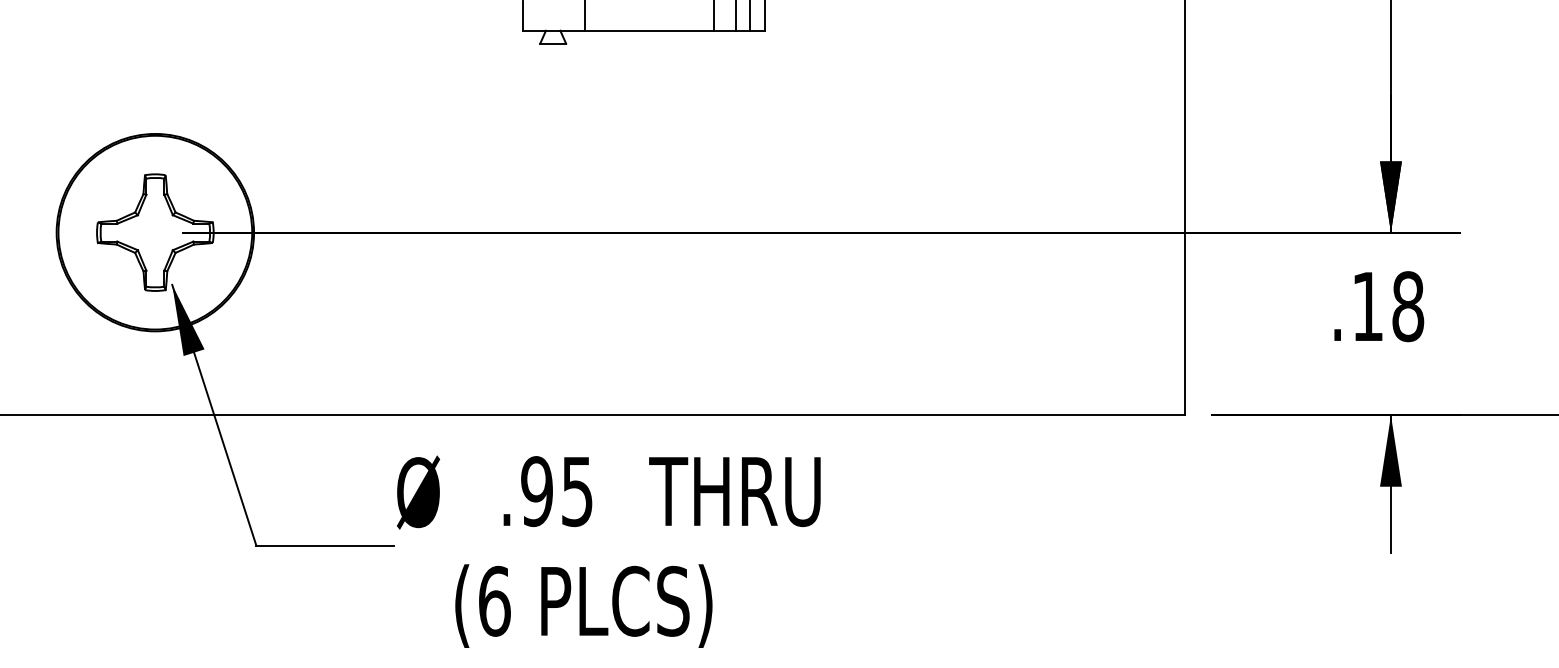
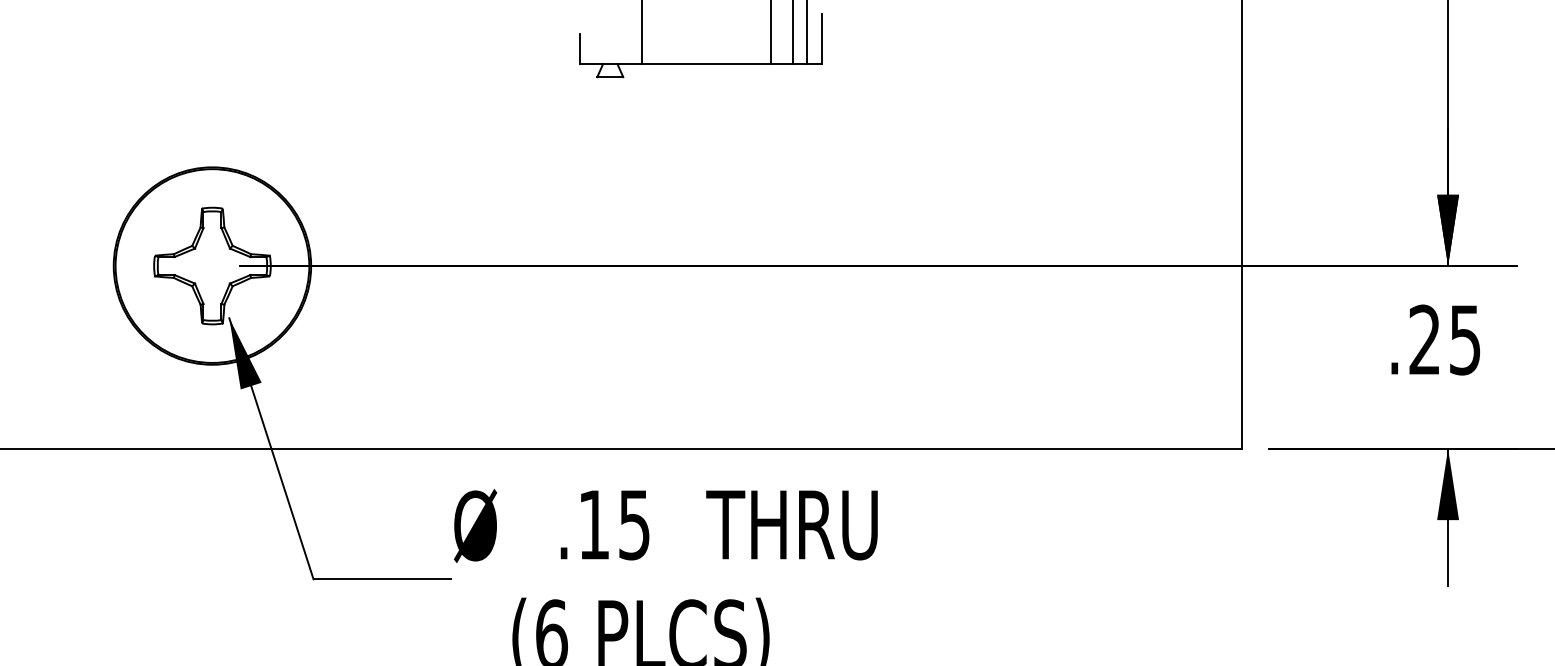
text: (1388, 306) -> (1445, 339), .18 -> .25
text: (536, 491) -> (593, 524), .95 -> .15

